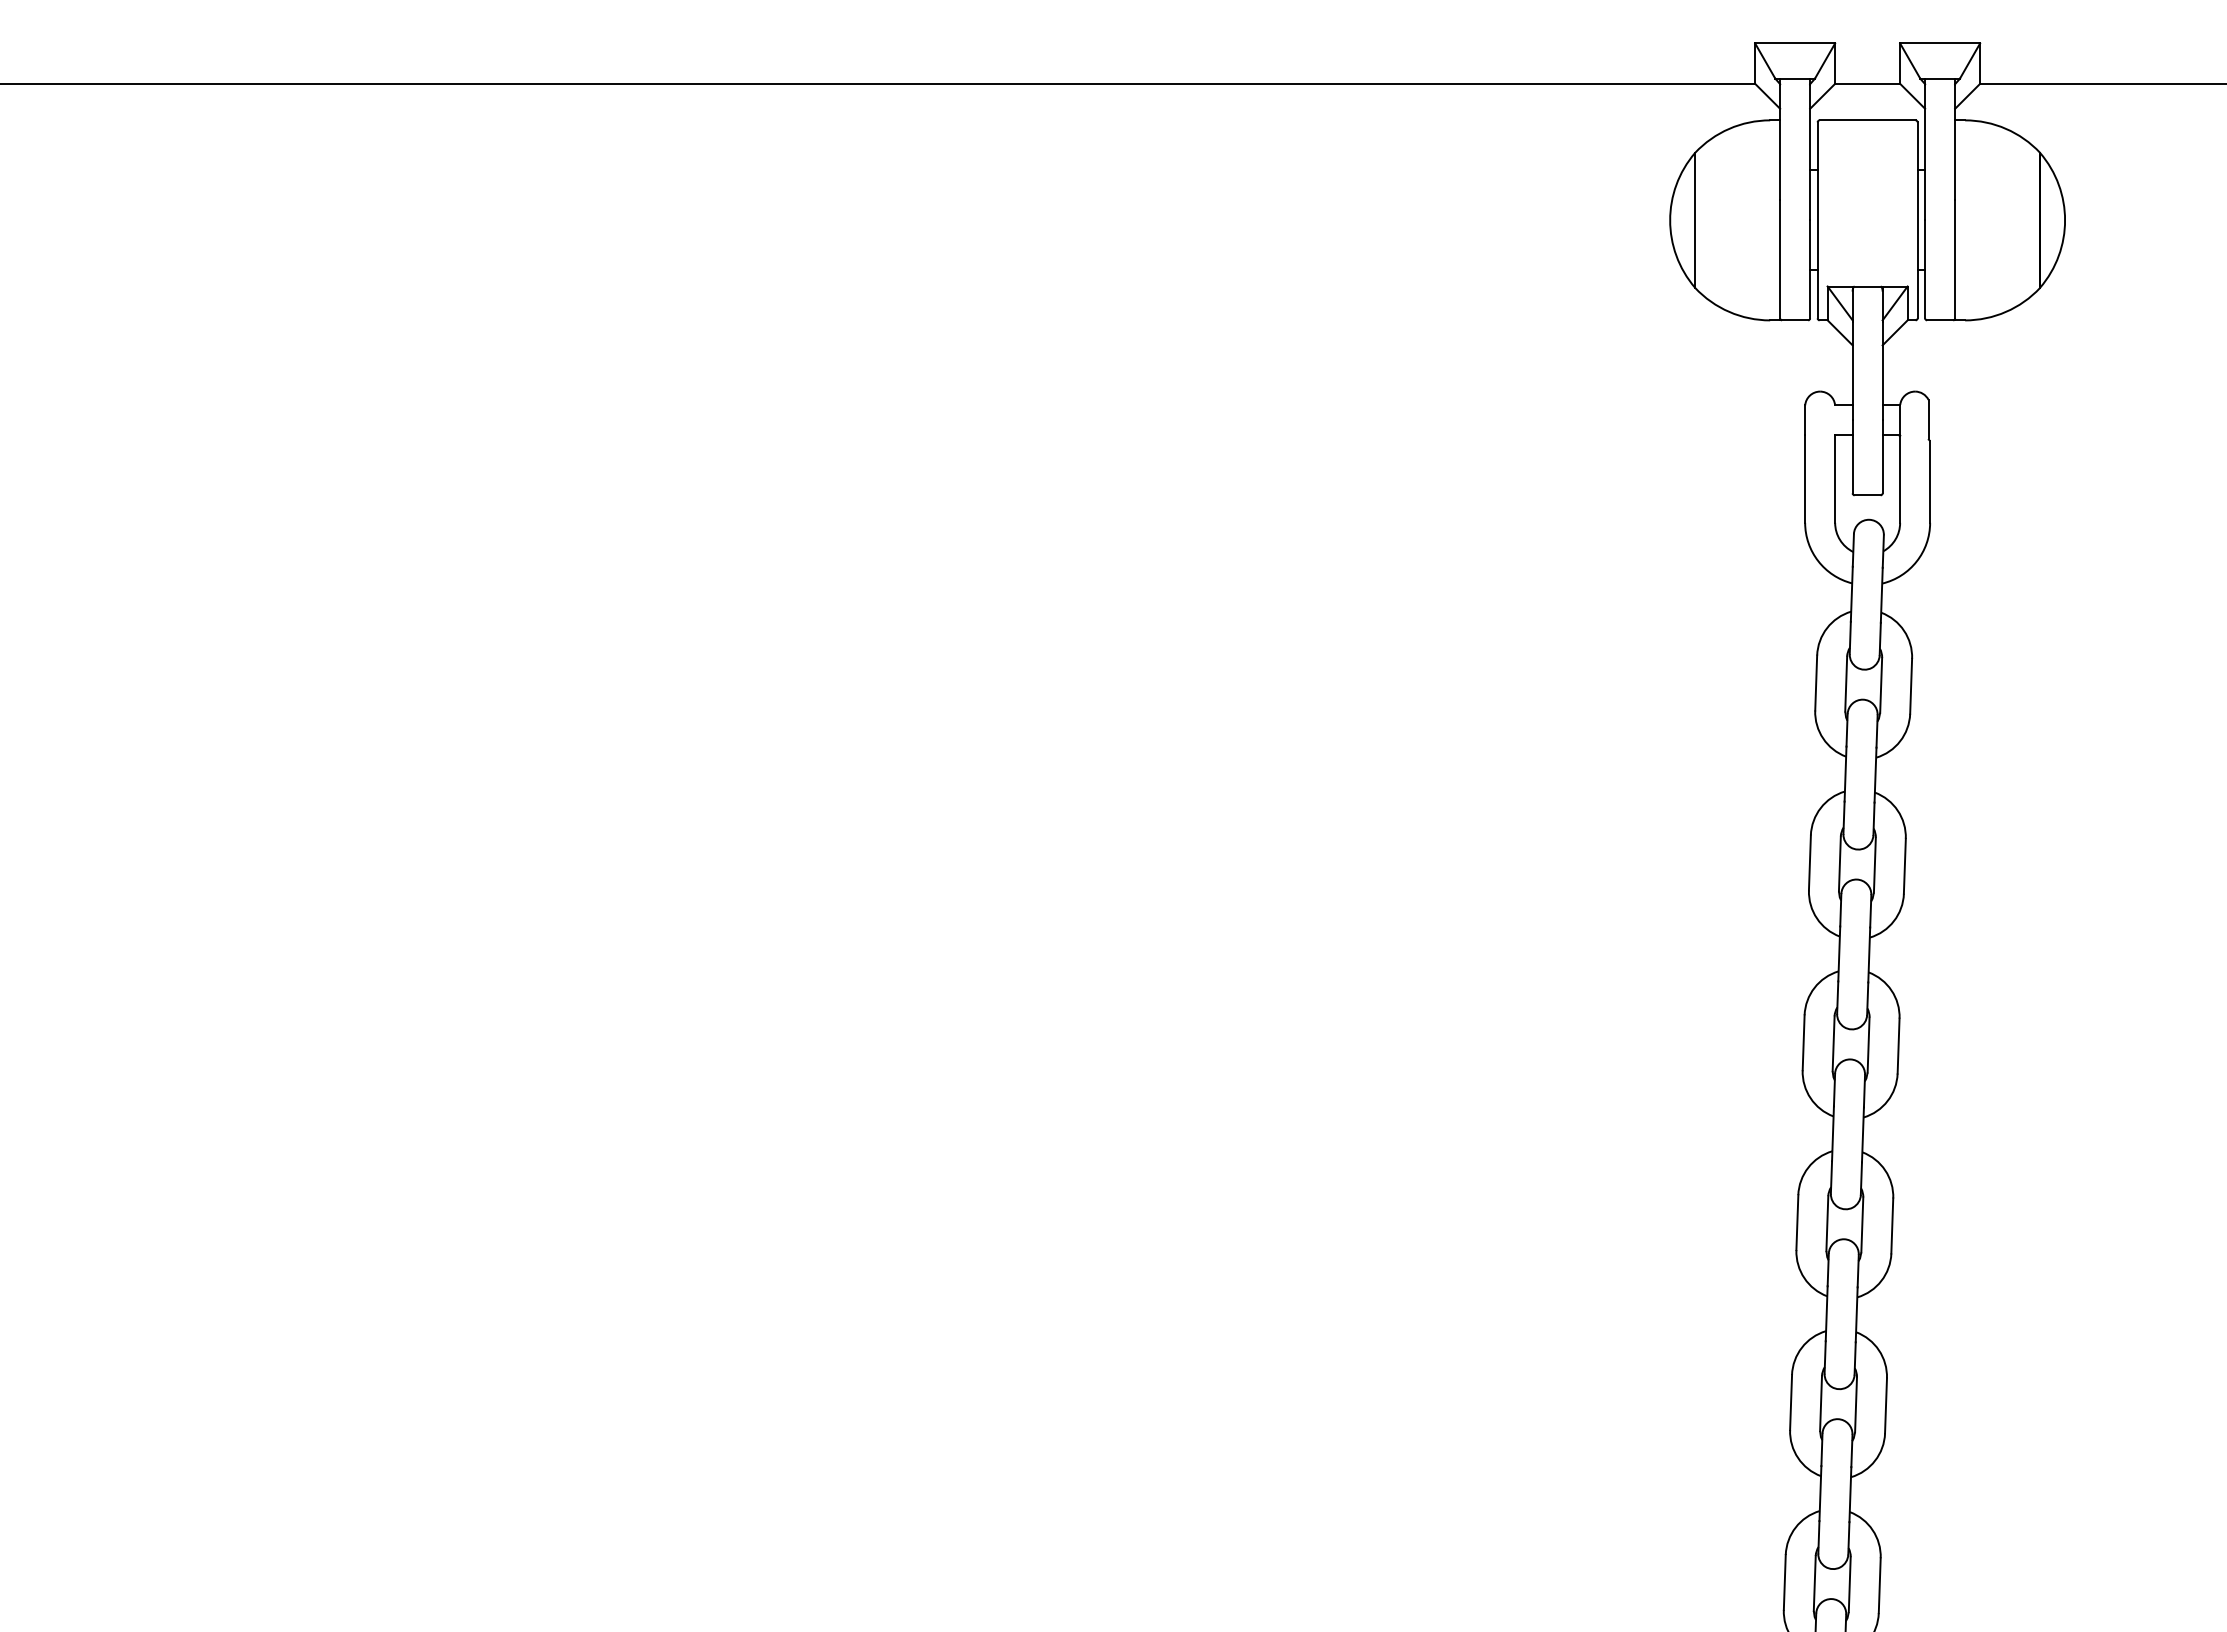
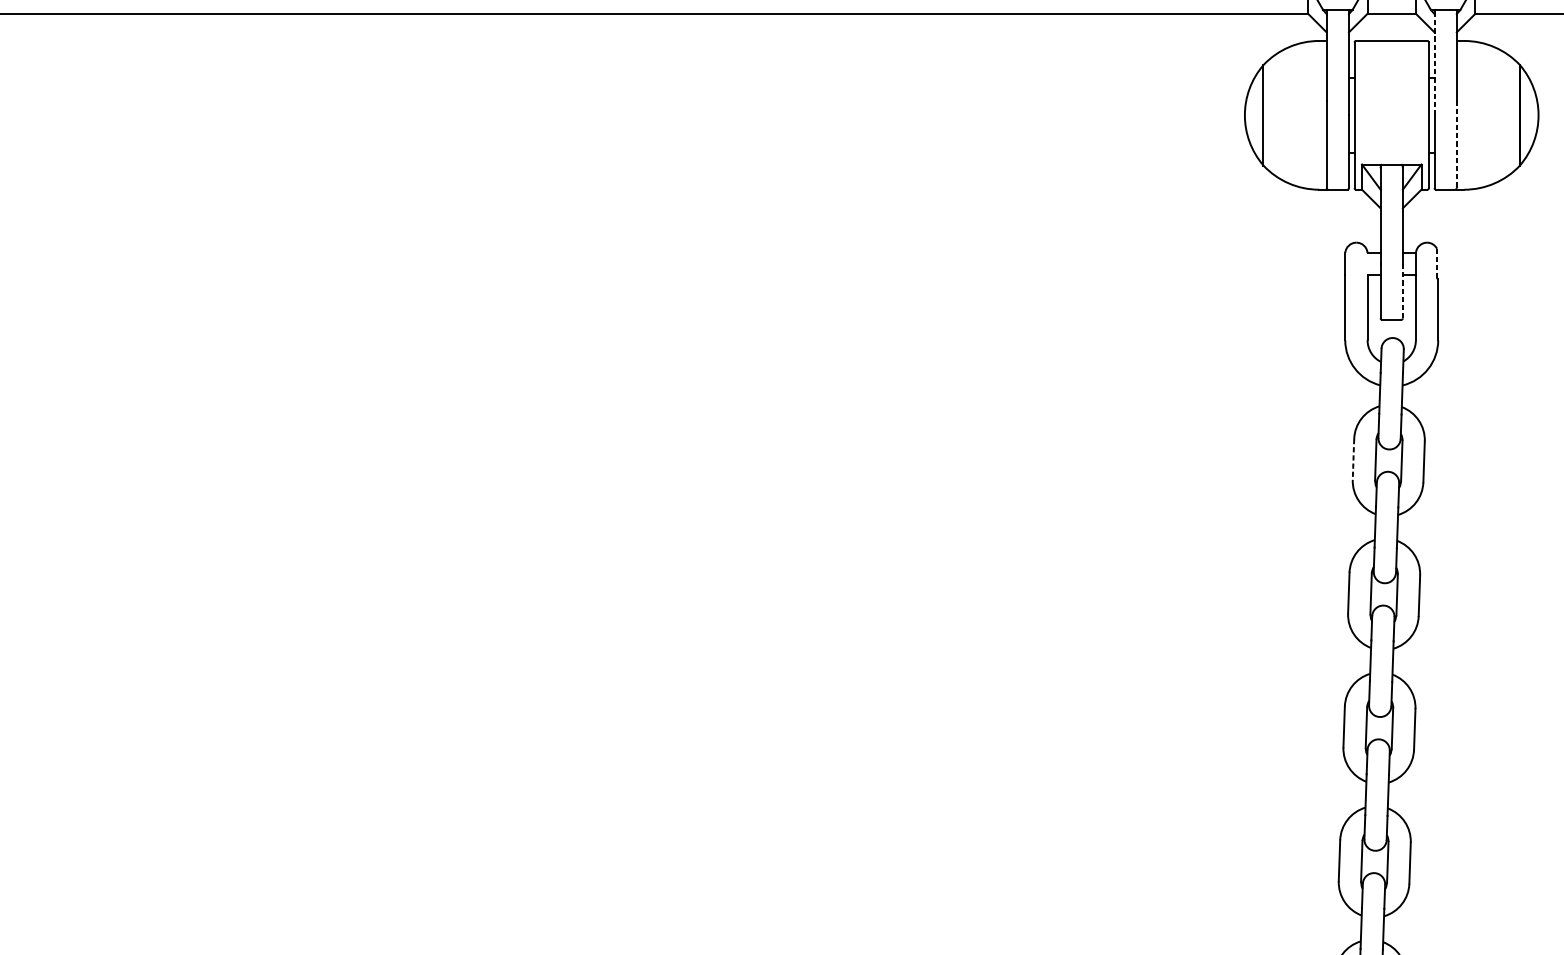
line: (1925, 152) -> (1434, 64), solid -> dashed
line: (1955, 260) -> (1457, 145), solid -> dashed
line: (1928, 419) -> (1437, 263), solid -> dashed
line: (1882, 457) -> (1402, 291), solid -> dashed
line: (1816, 683) -> (1353, 459), solid -> dashed

